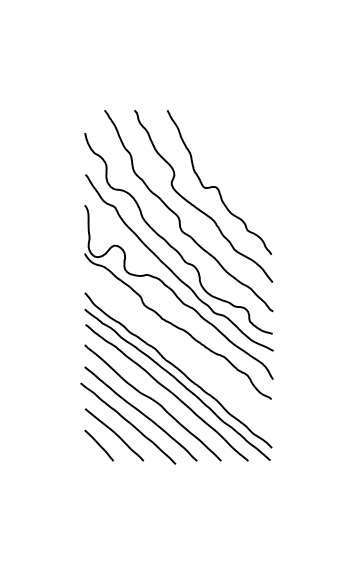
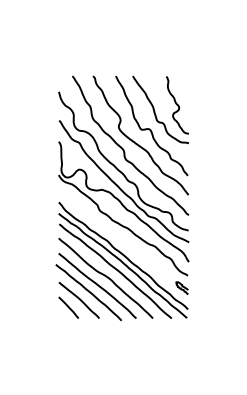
part: (232, 158) -> (160, 109), added
curve: (262, 416) -> (181, 287), added

